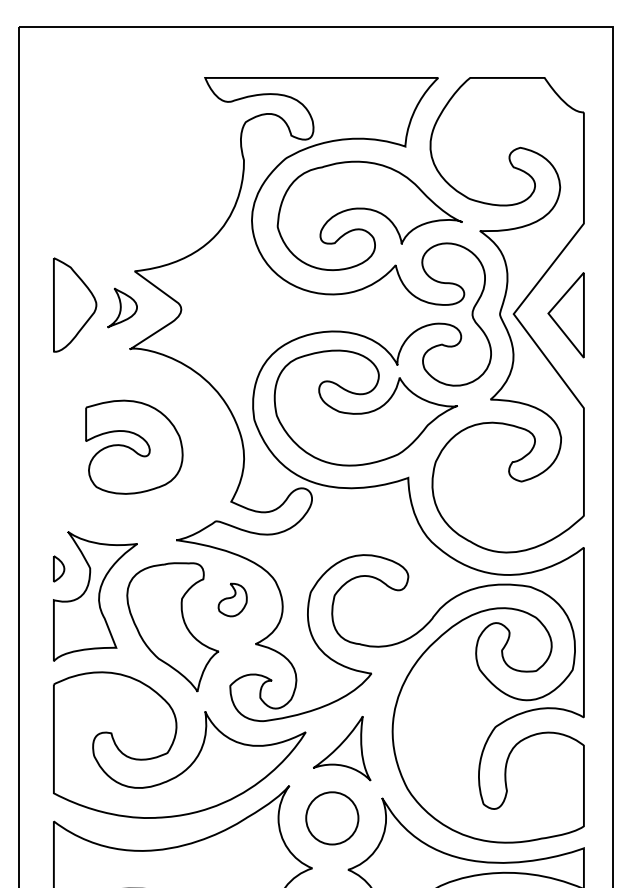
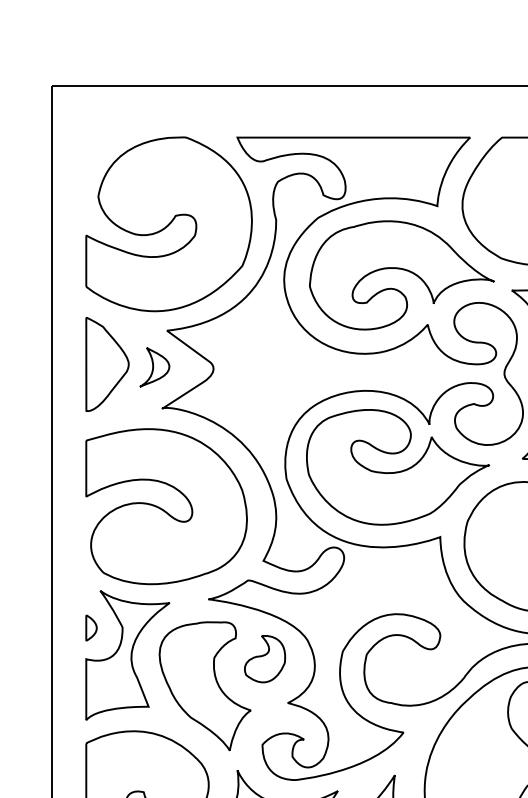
part: (136, 164) -> (168, 224), added
part: (134, 446) -> (166, 505), size x1.67
part: (232, 599) -> (264, 658), size x1.43

